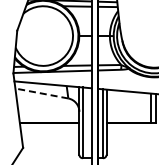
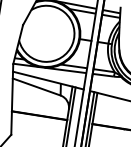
line: (41, 93) -> (36, 86), dashed -> solid

